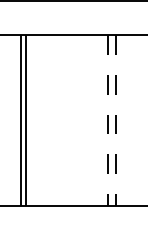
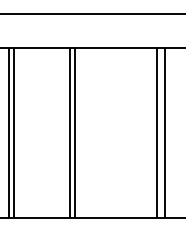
line: (107, 120) -> (157, 133), dashed -> solid
line: (115, 120) -> (165, 133), dashed -> solid

